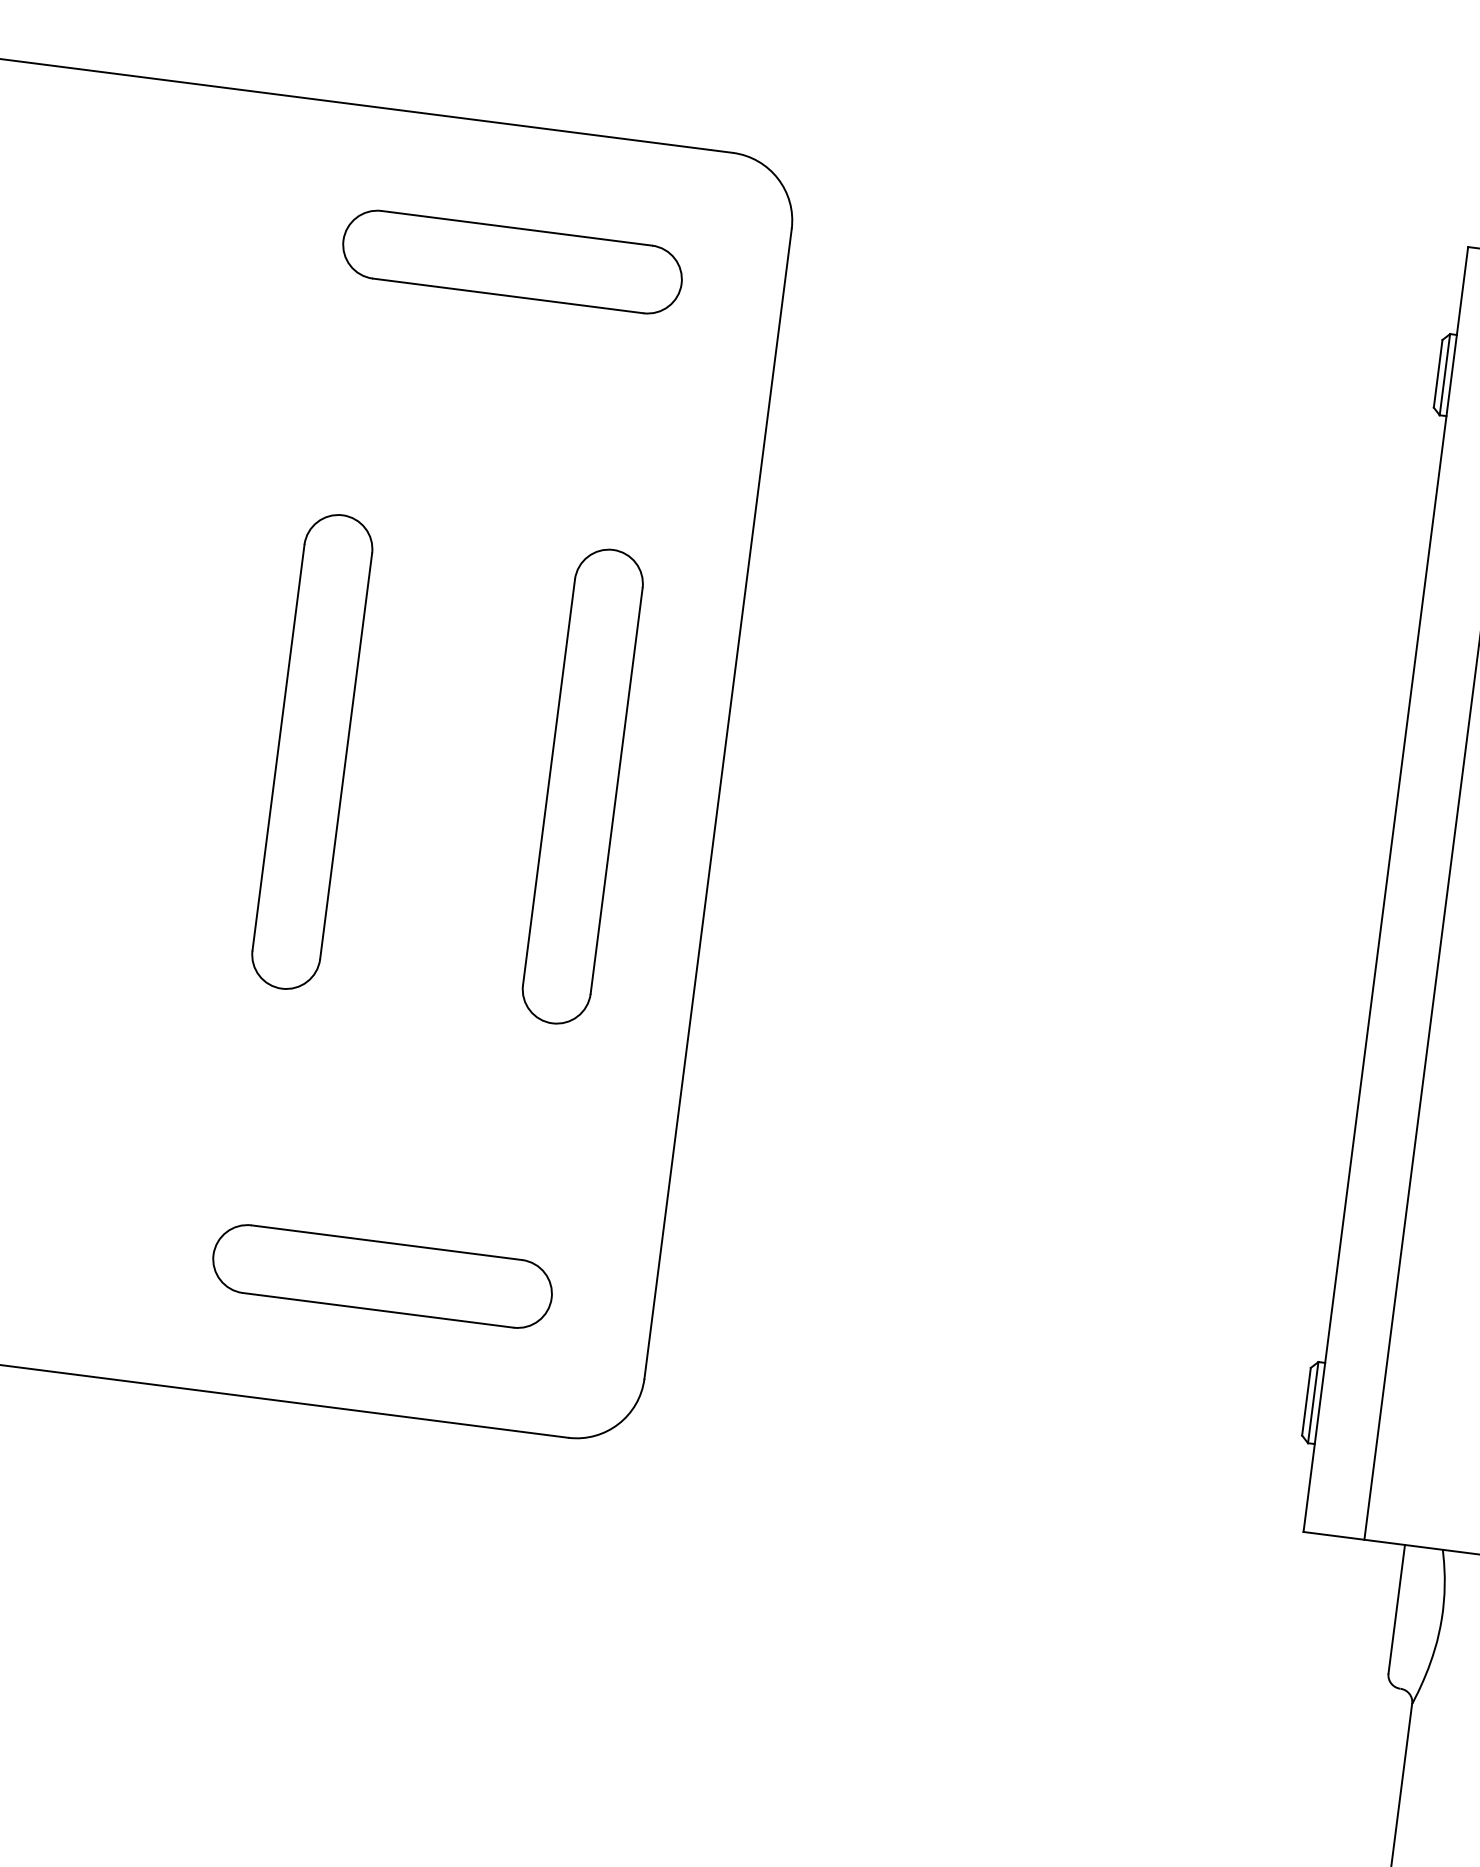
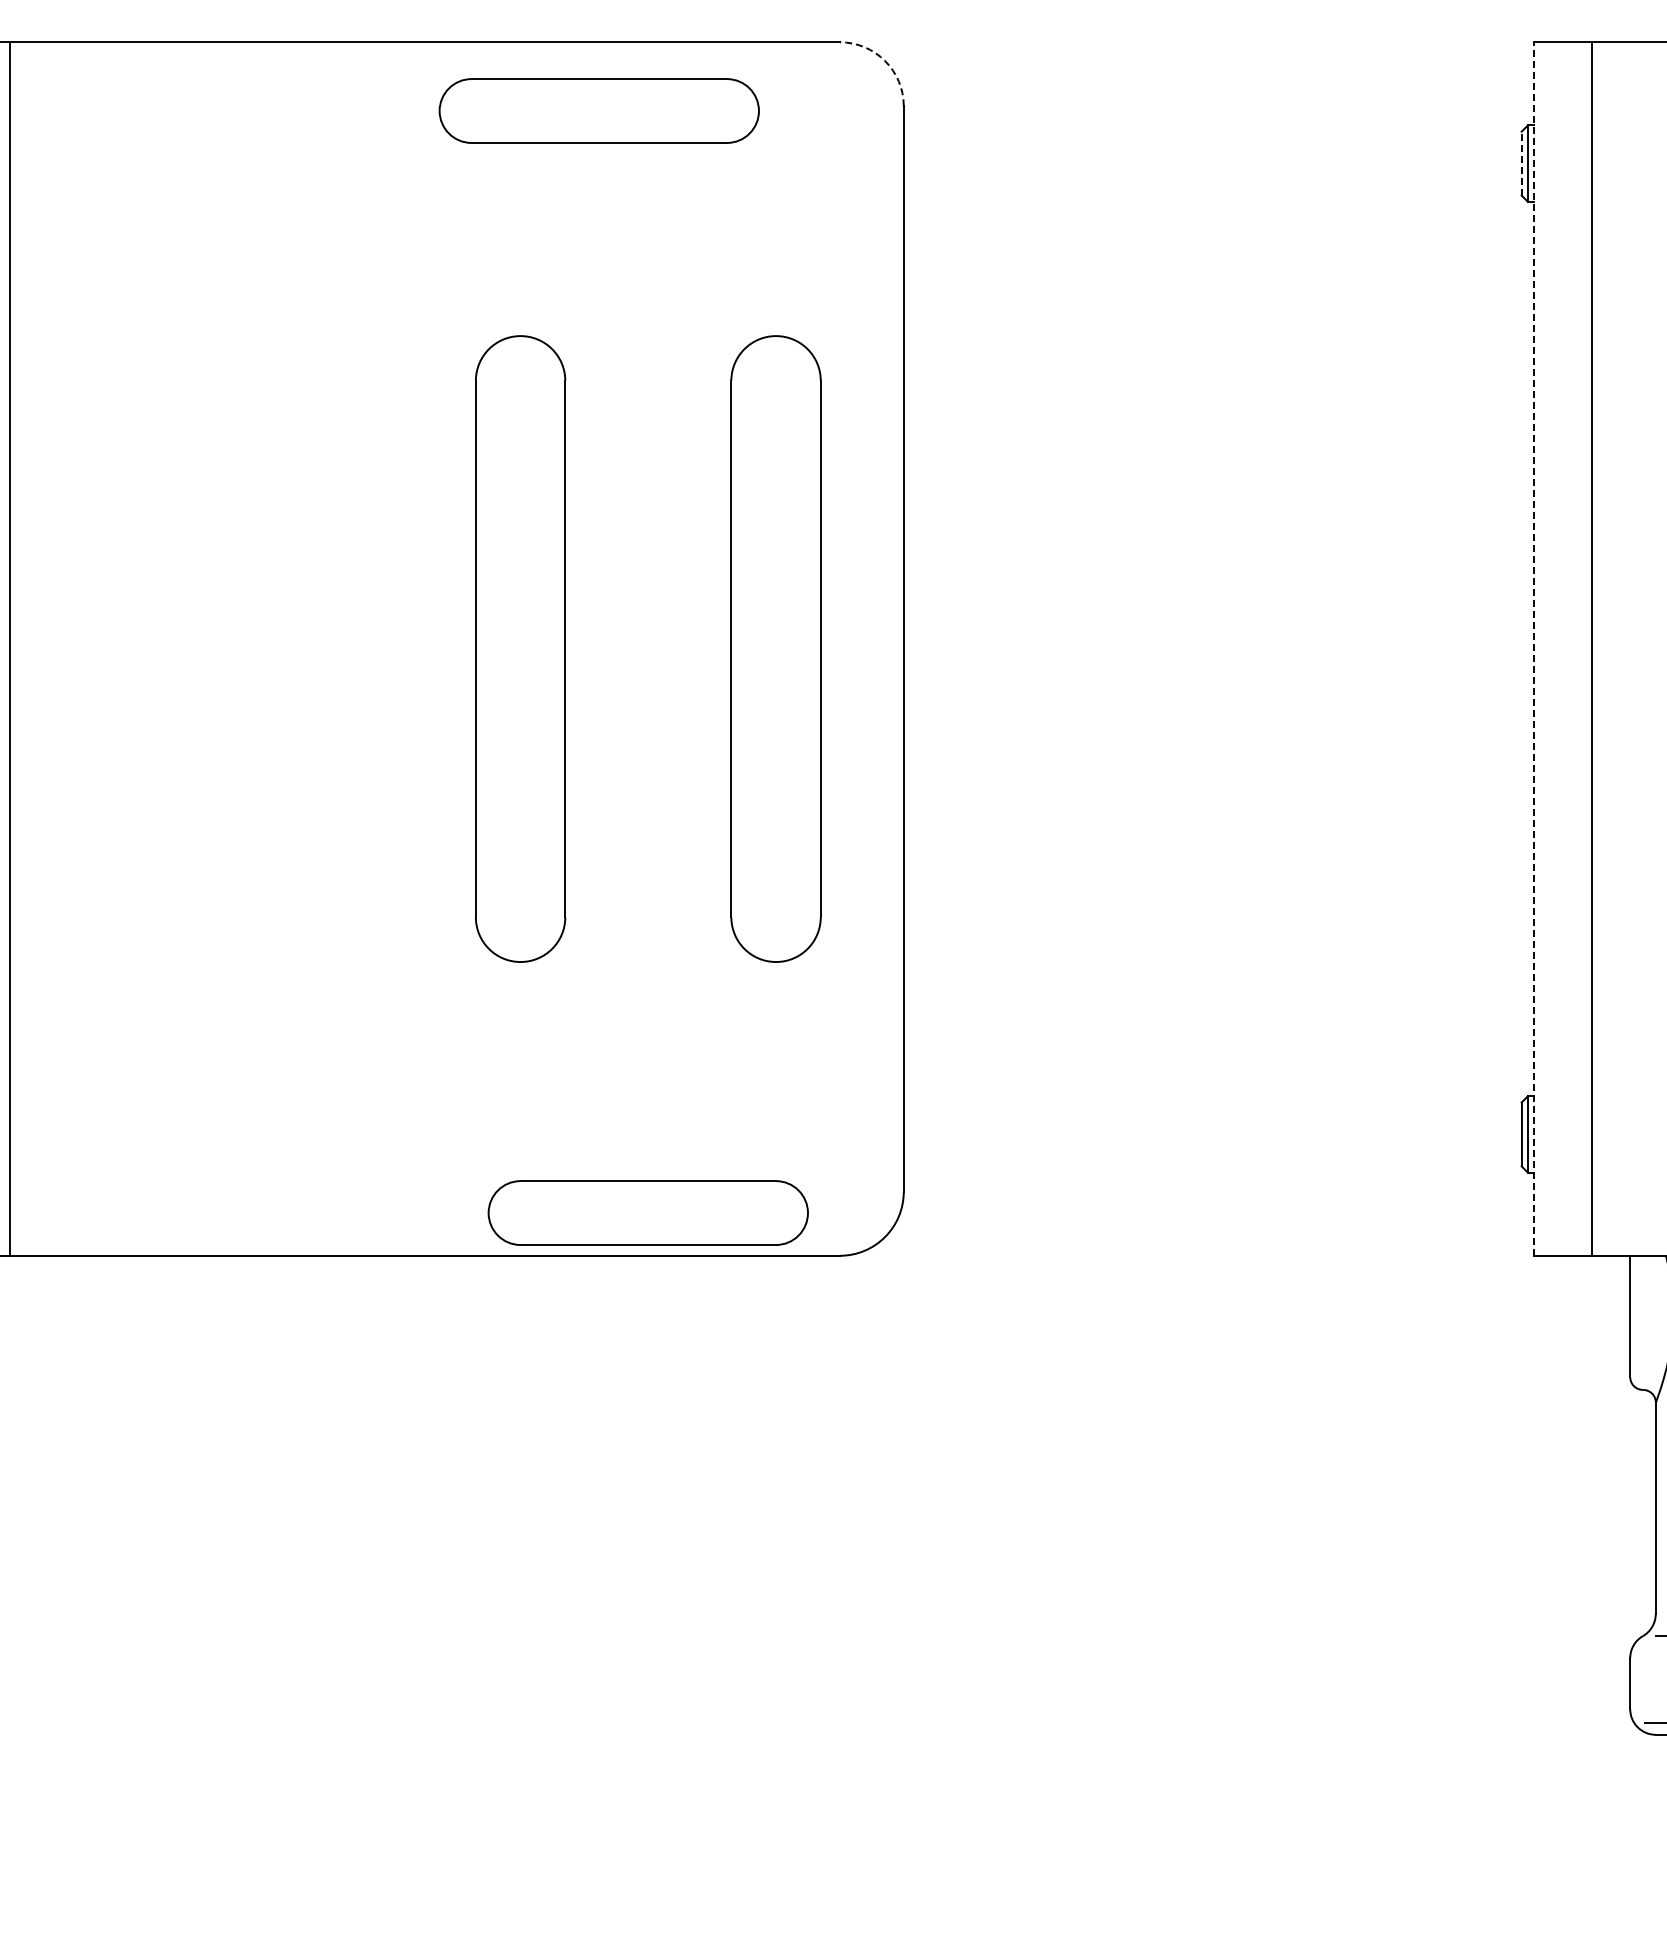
arc: (778, 178) -> (885, 60), solid -> dashed
part: (511, 261) -> (598, 110), moved
line: (1438, 373) -> (1521, 163), solid -> dashed
part: (312, 751) -> (520, 648), size x1.4
part: (582, 786) -> (775, 648), size x1.4
line: (1385, 890) -> (1534, 649), solid -> dashed
part: (381, 1275) -> (647, 1212), moved

